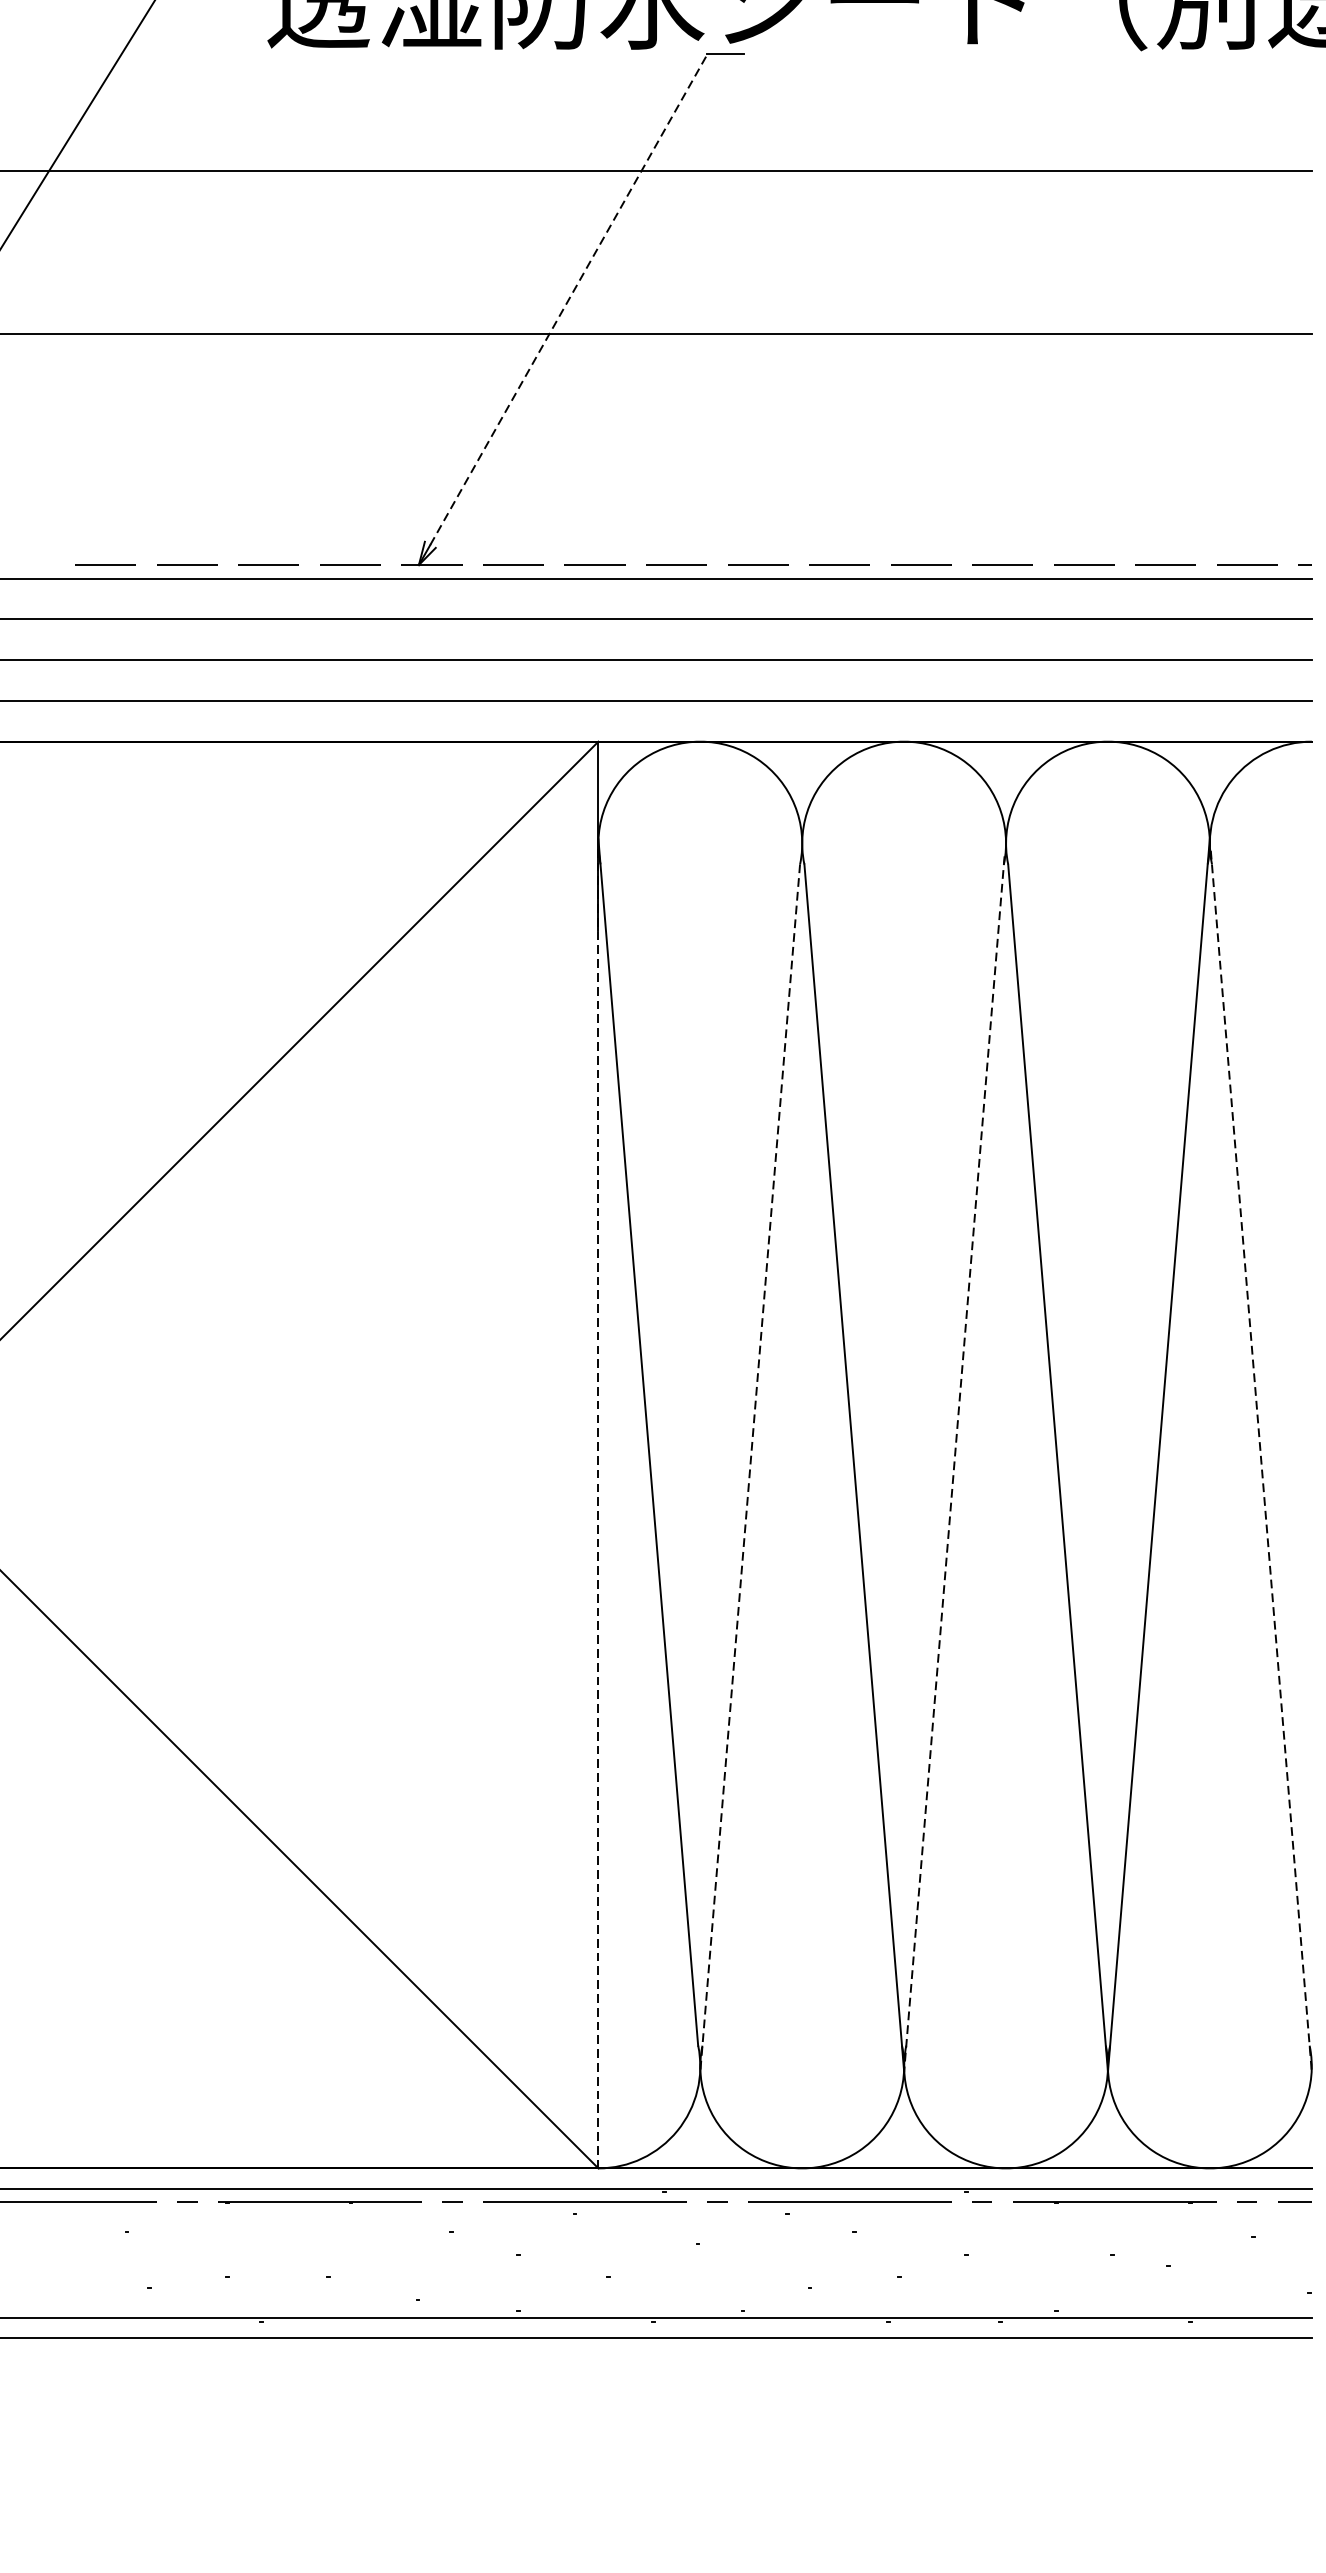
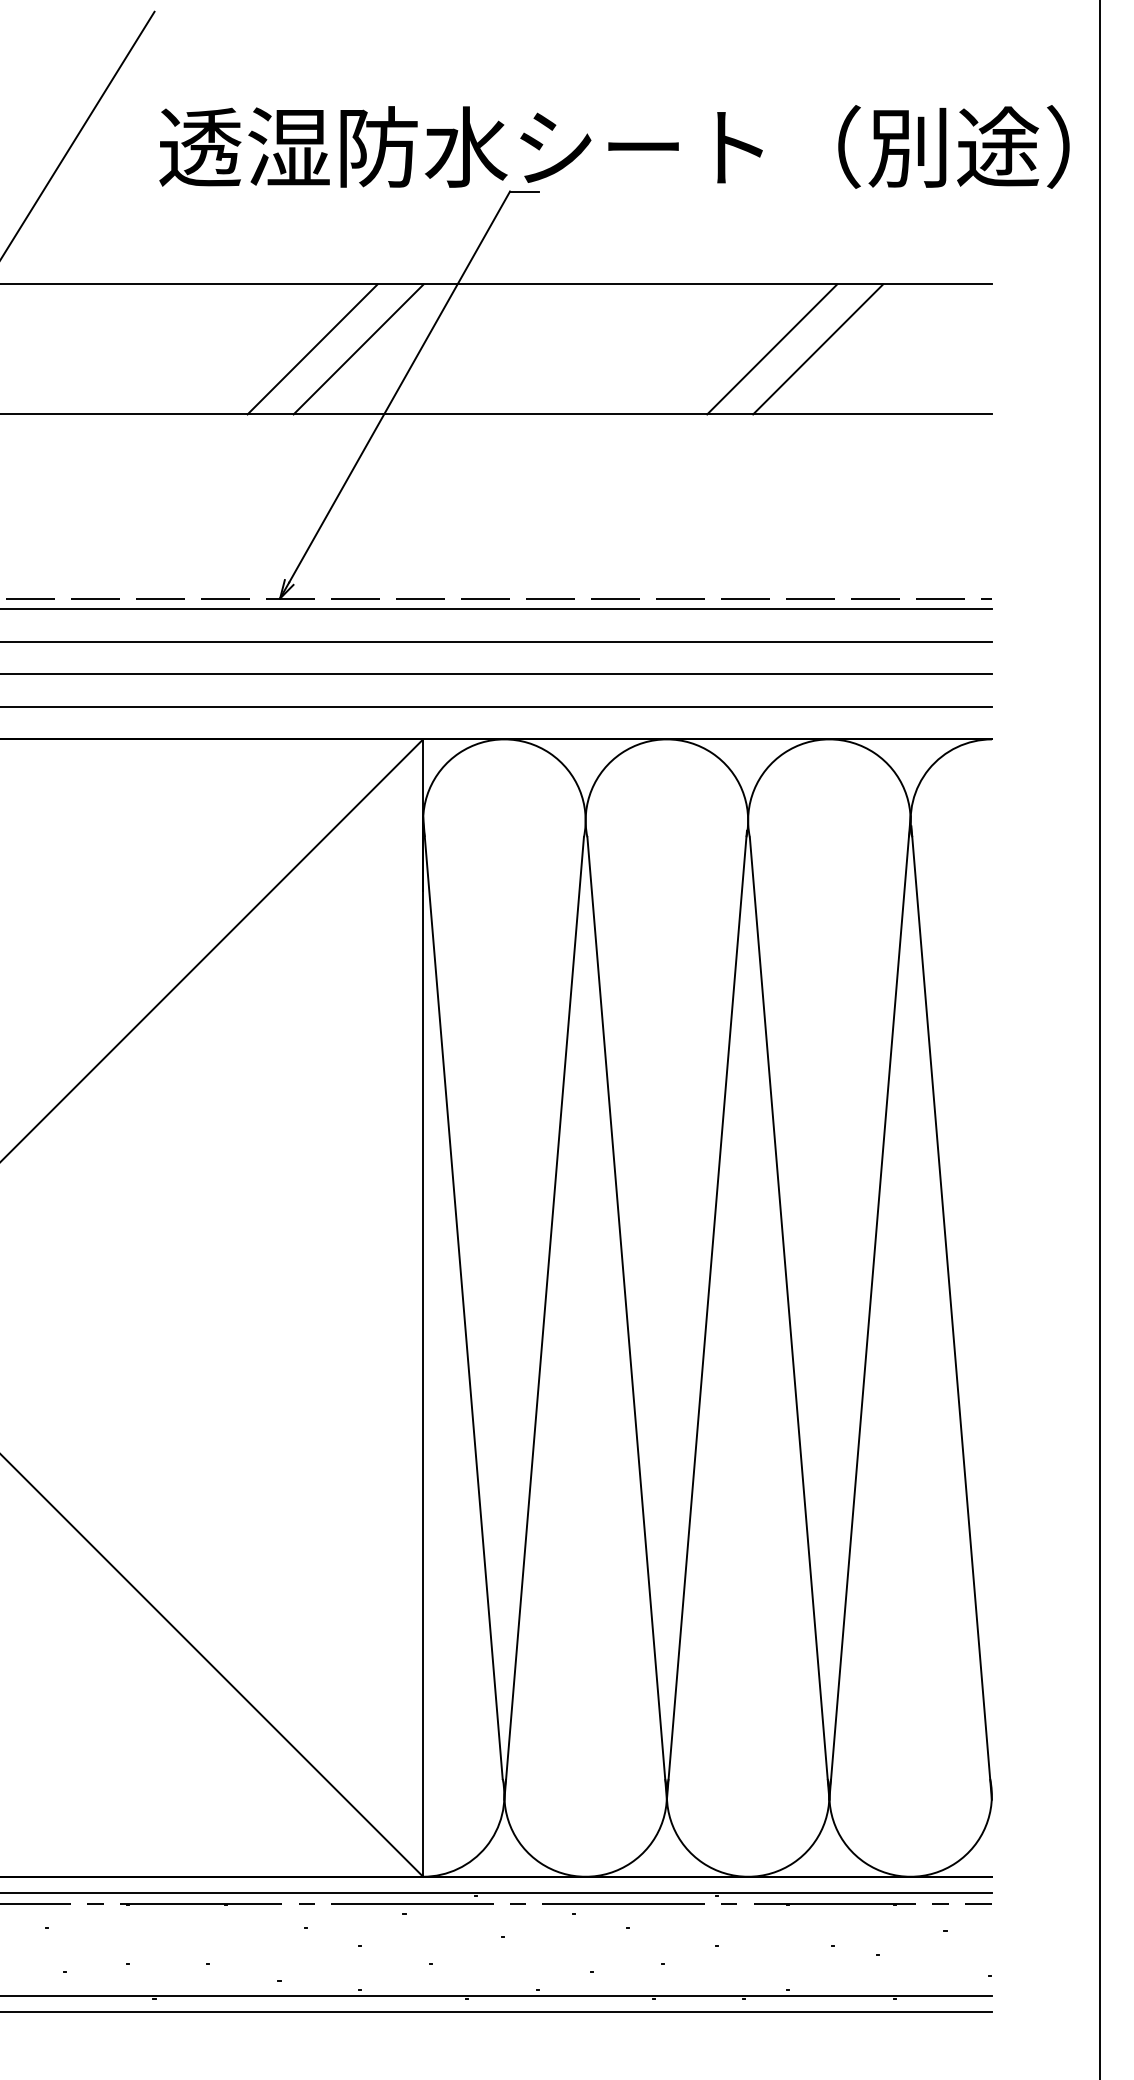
line: (459, 252) -> (312, 349), added
line: (517, 252) -> (358, 349), added
line: (1036, 252) -> (772, 349), added
line: (1094, 252) -> (818, 349), added
line: (568, 300) -> (399, 387), dashed -> solid
line: (1261, 1461) -> (951, 1313), dashed -> solid
line: (953, 1464) -> (706, 1315), dashed -> solid
line: (750, 1468) -> (544, 1318), dashed -> solid
line: (598, 1505) -> (423, 1348), dashed -> solid

